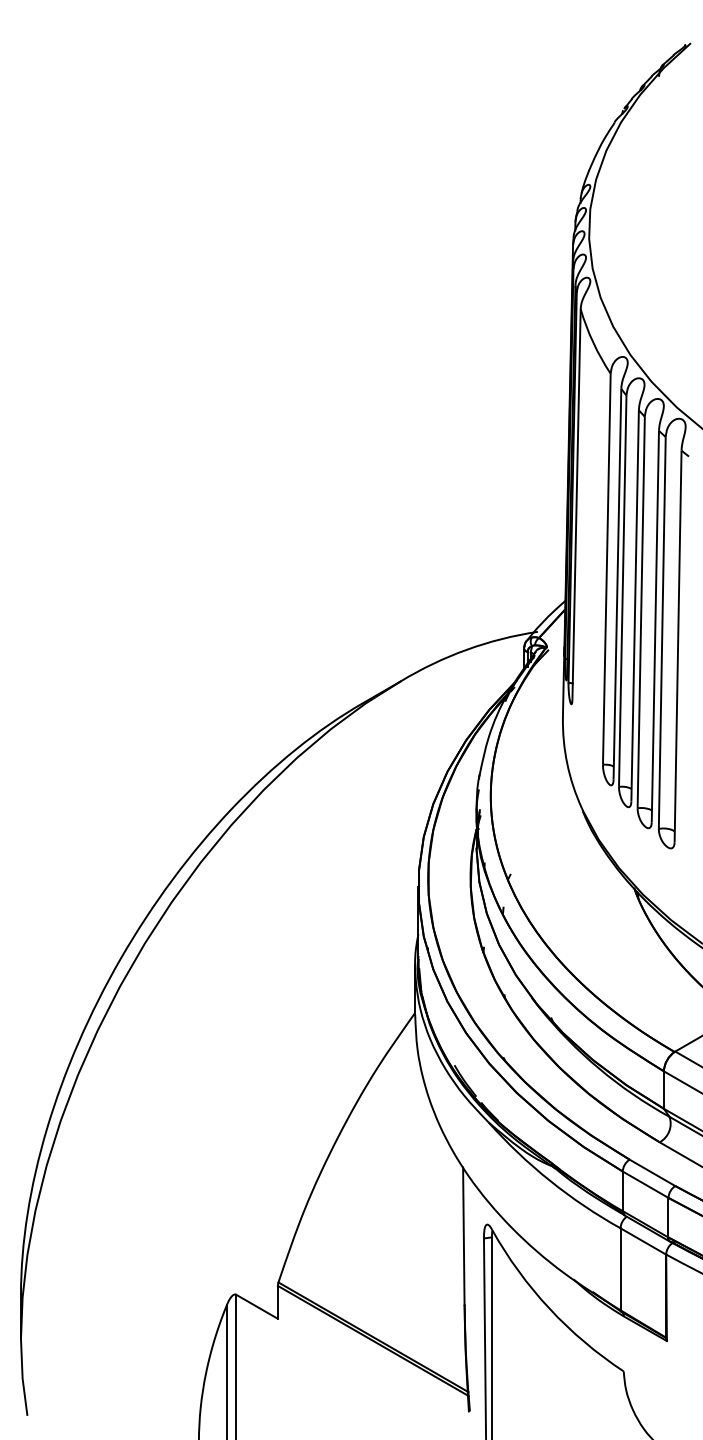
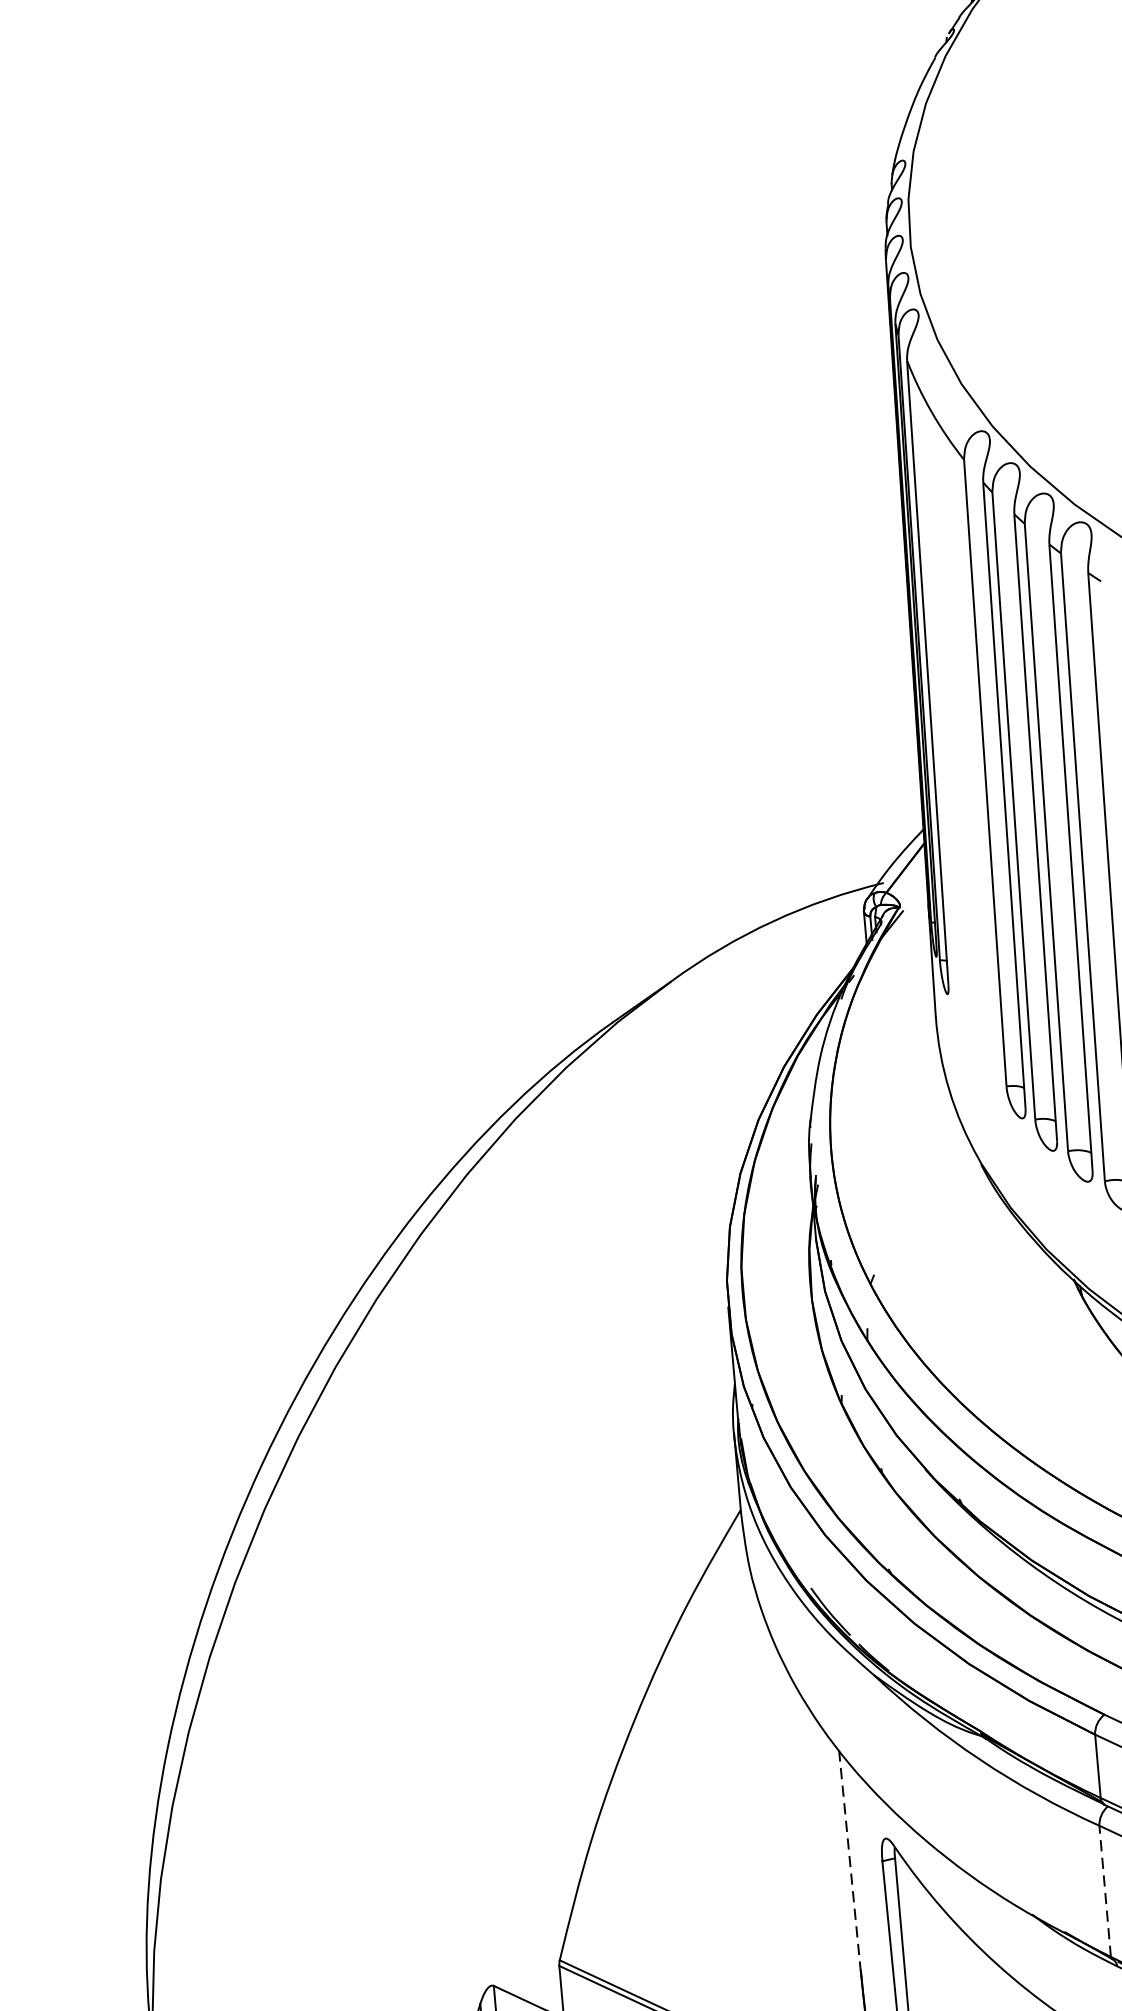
line: (463, 1236) -> (849, 1860), solid -> dashed
line: (620, 1269) -> (1105, 1891), solid -> dashed

